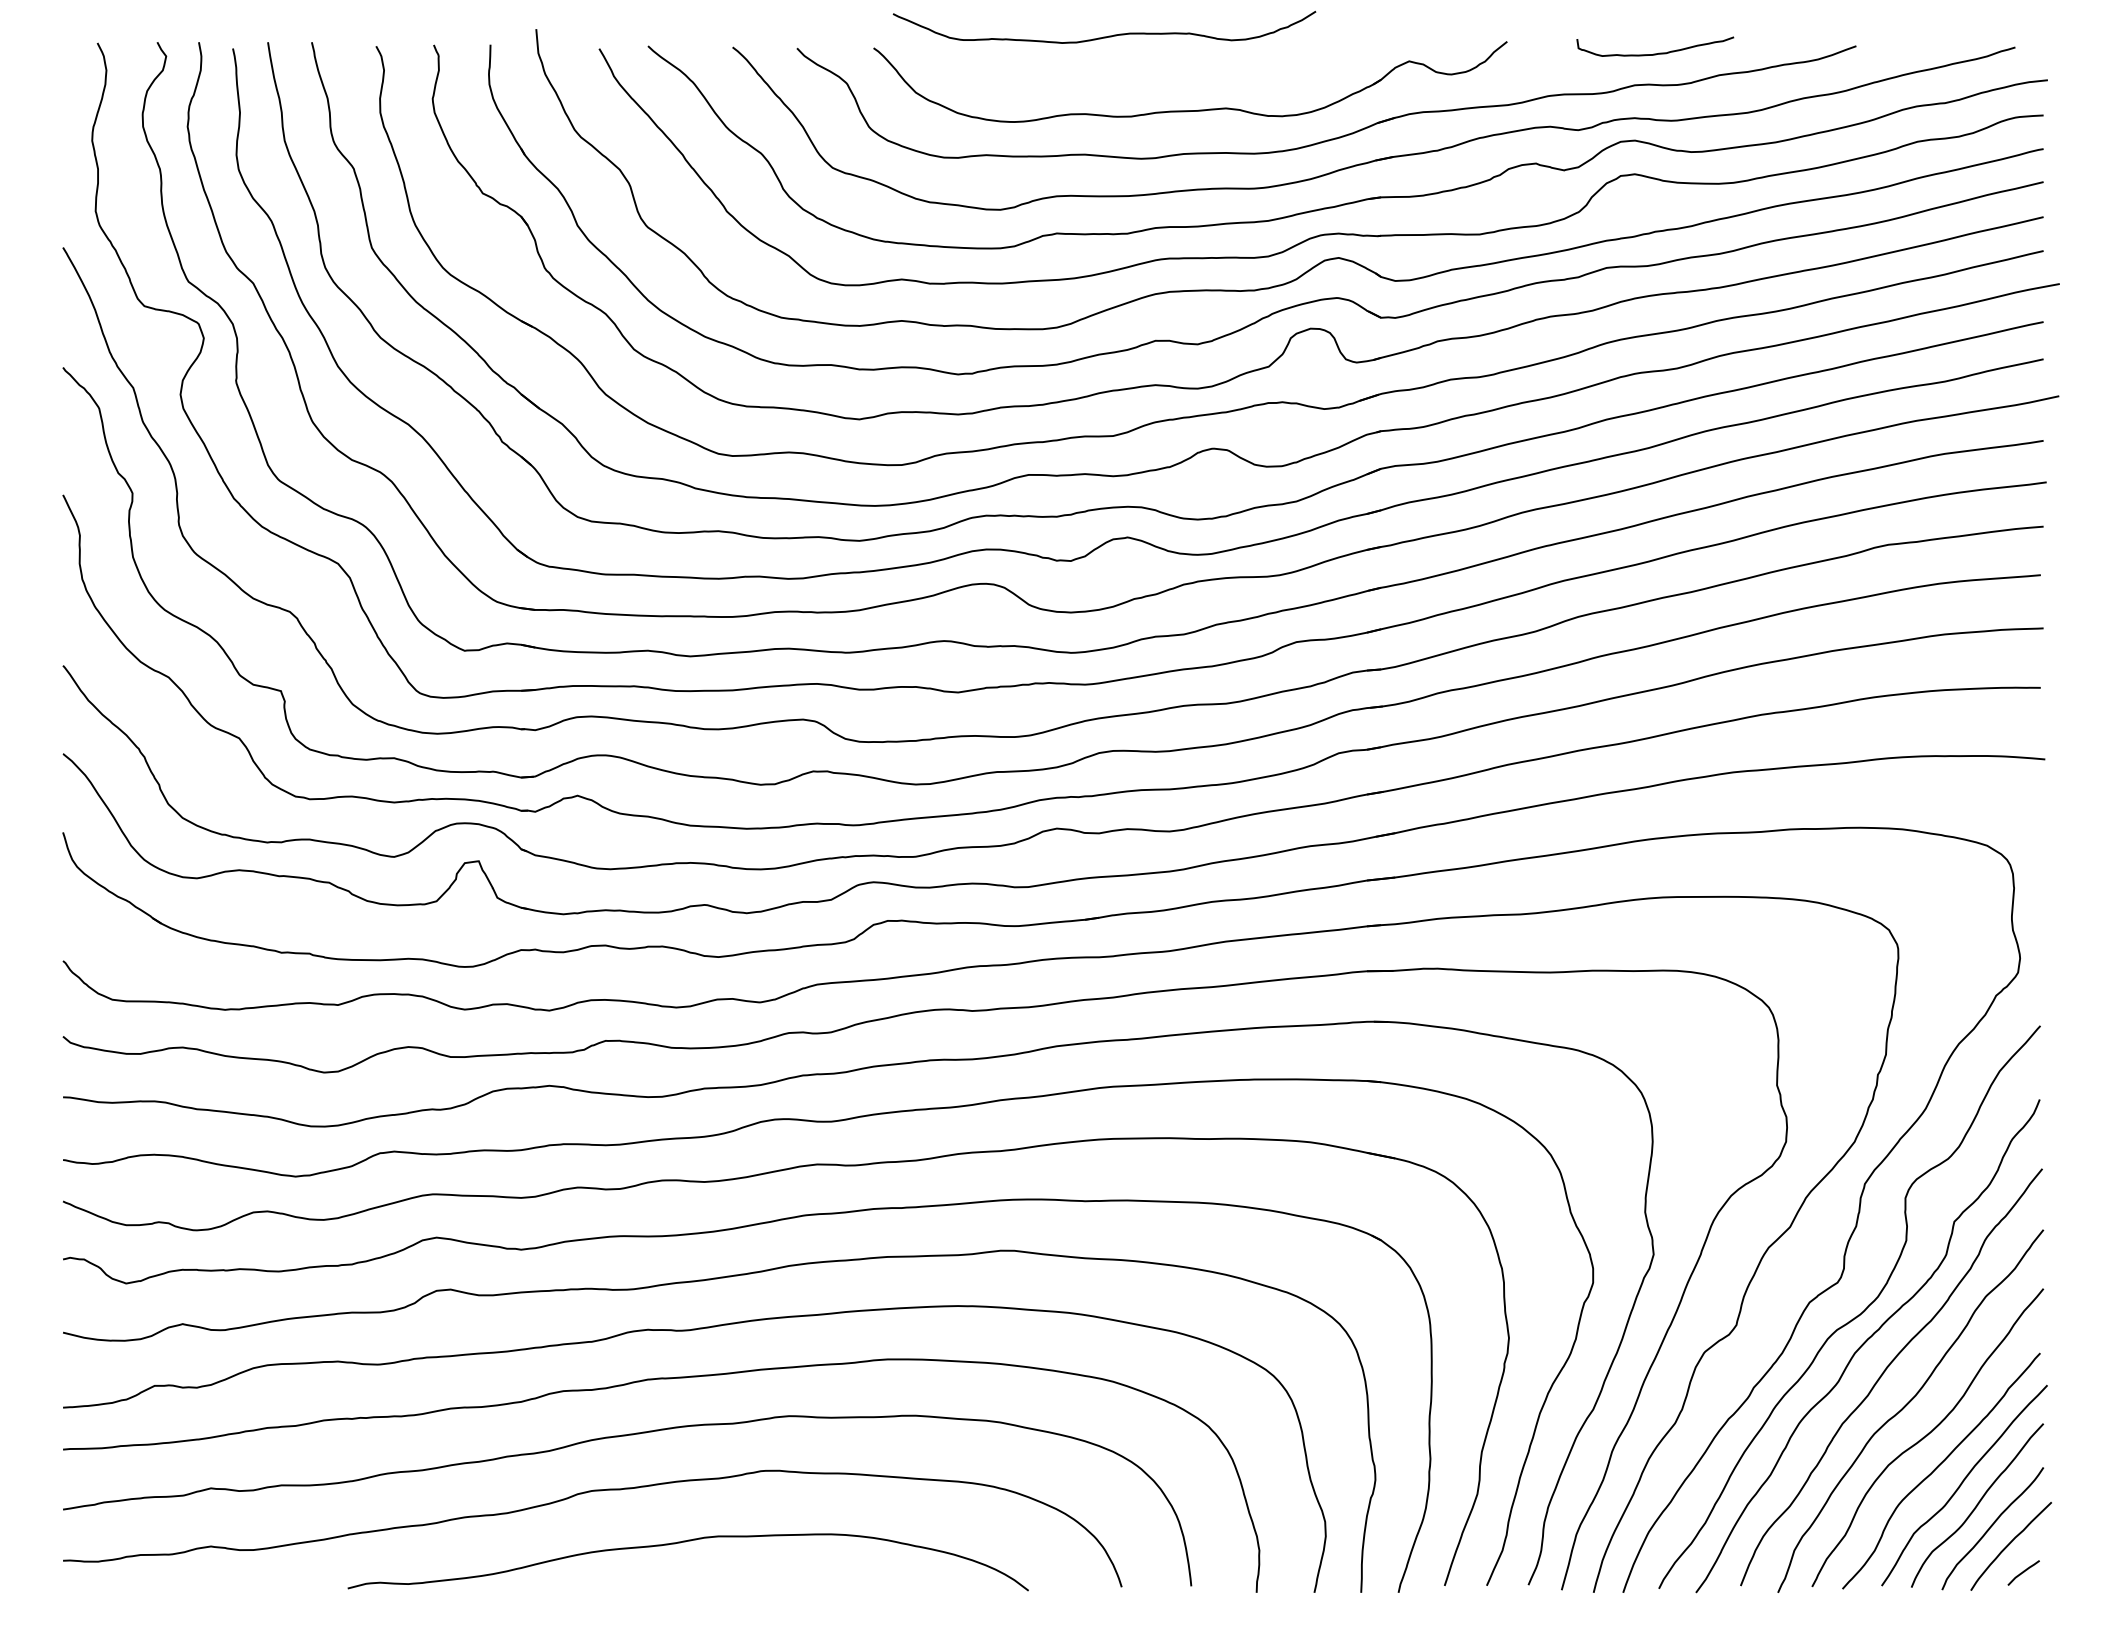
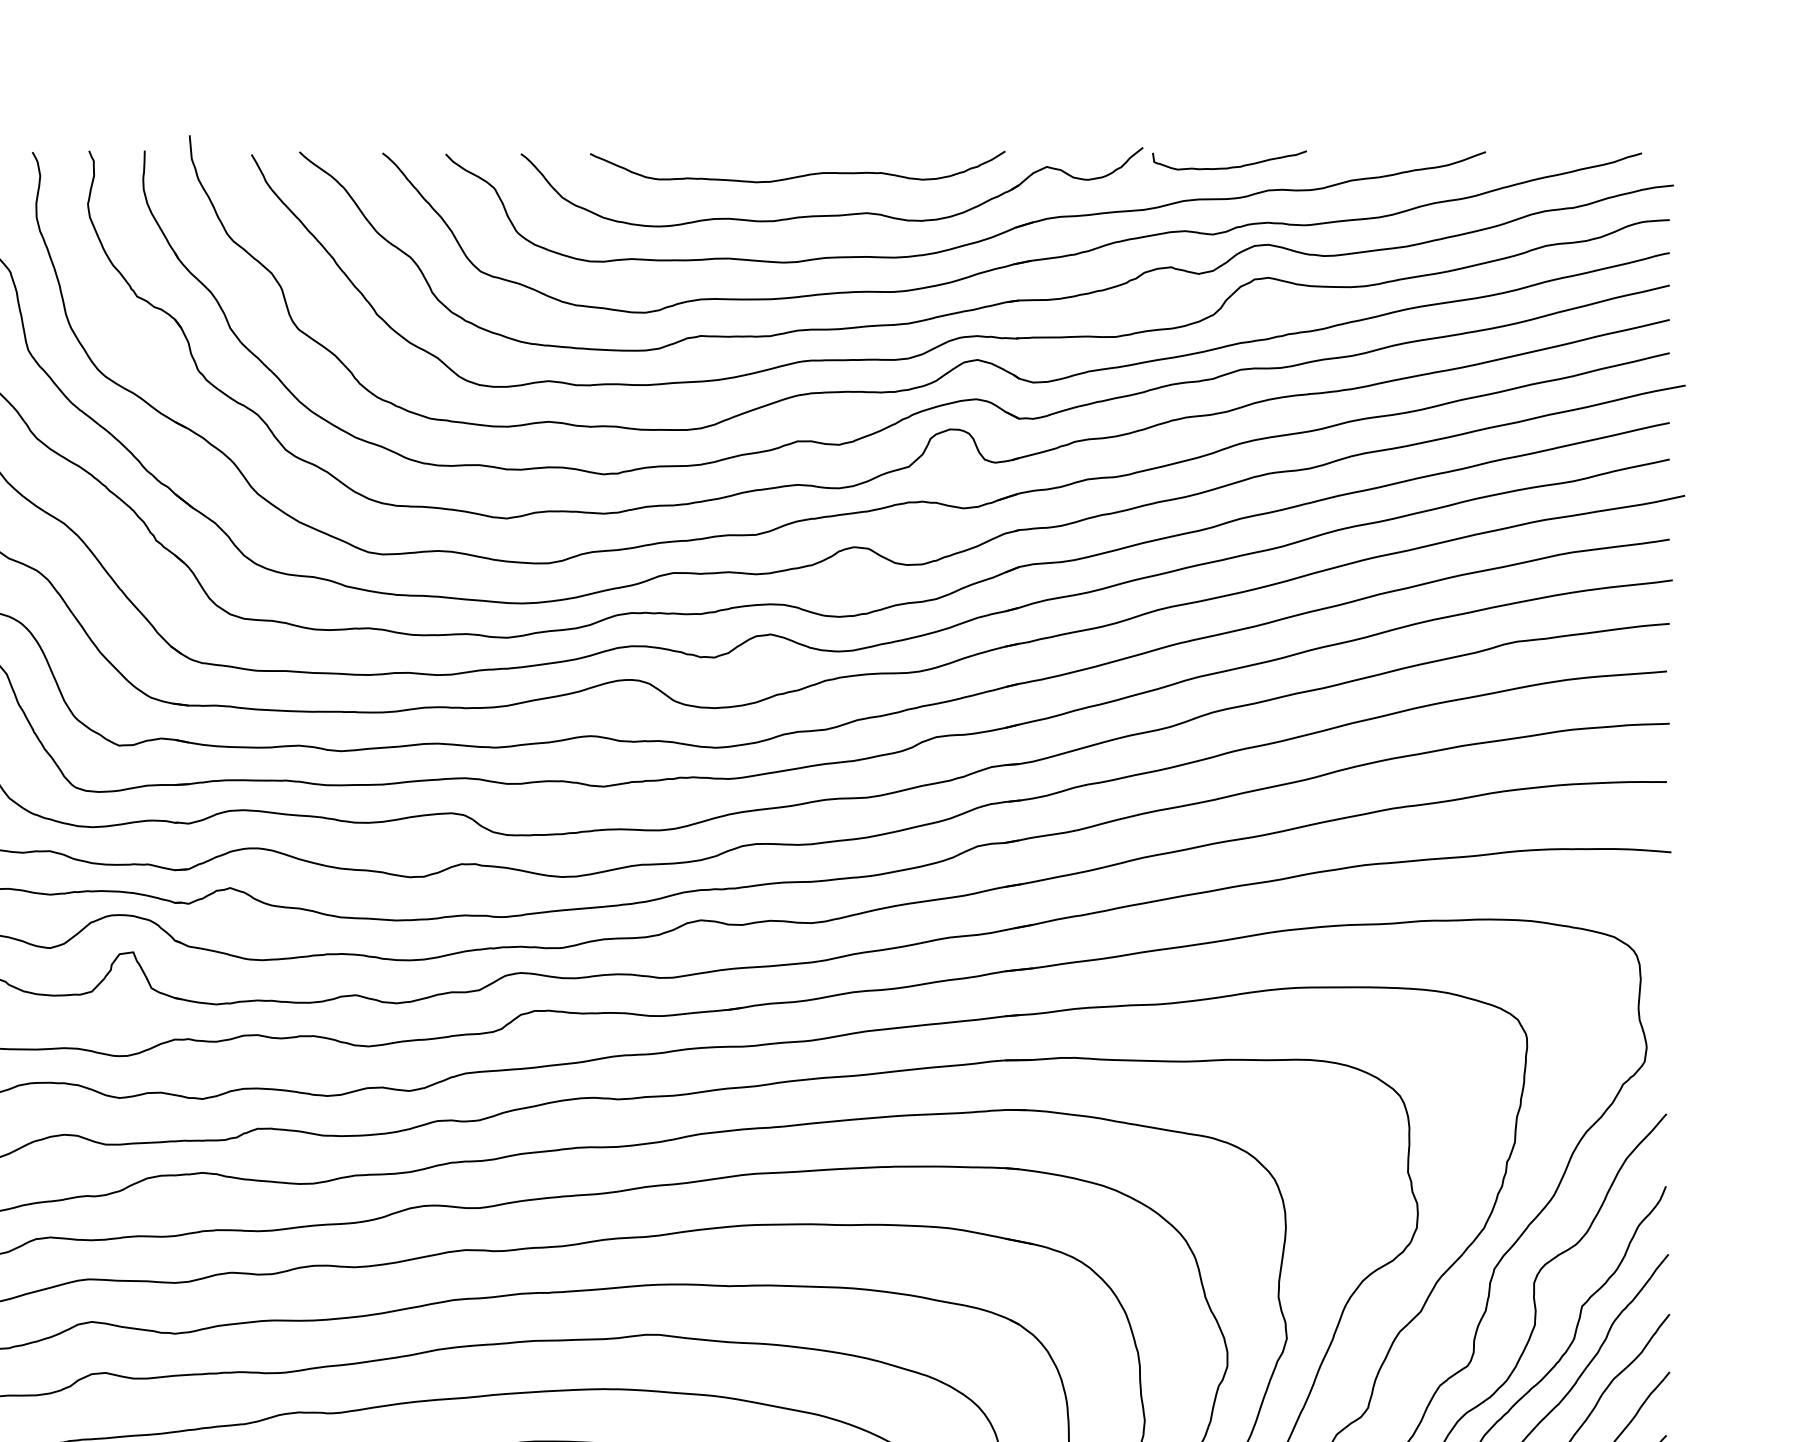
curve: (1108, 35) -> (801, 174), moved
curve: (1655, 53) -> (1229, 167), moved

